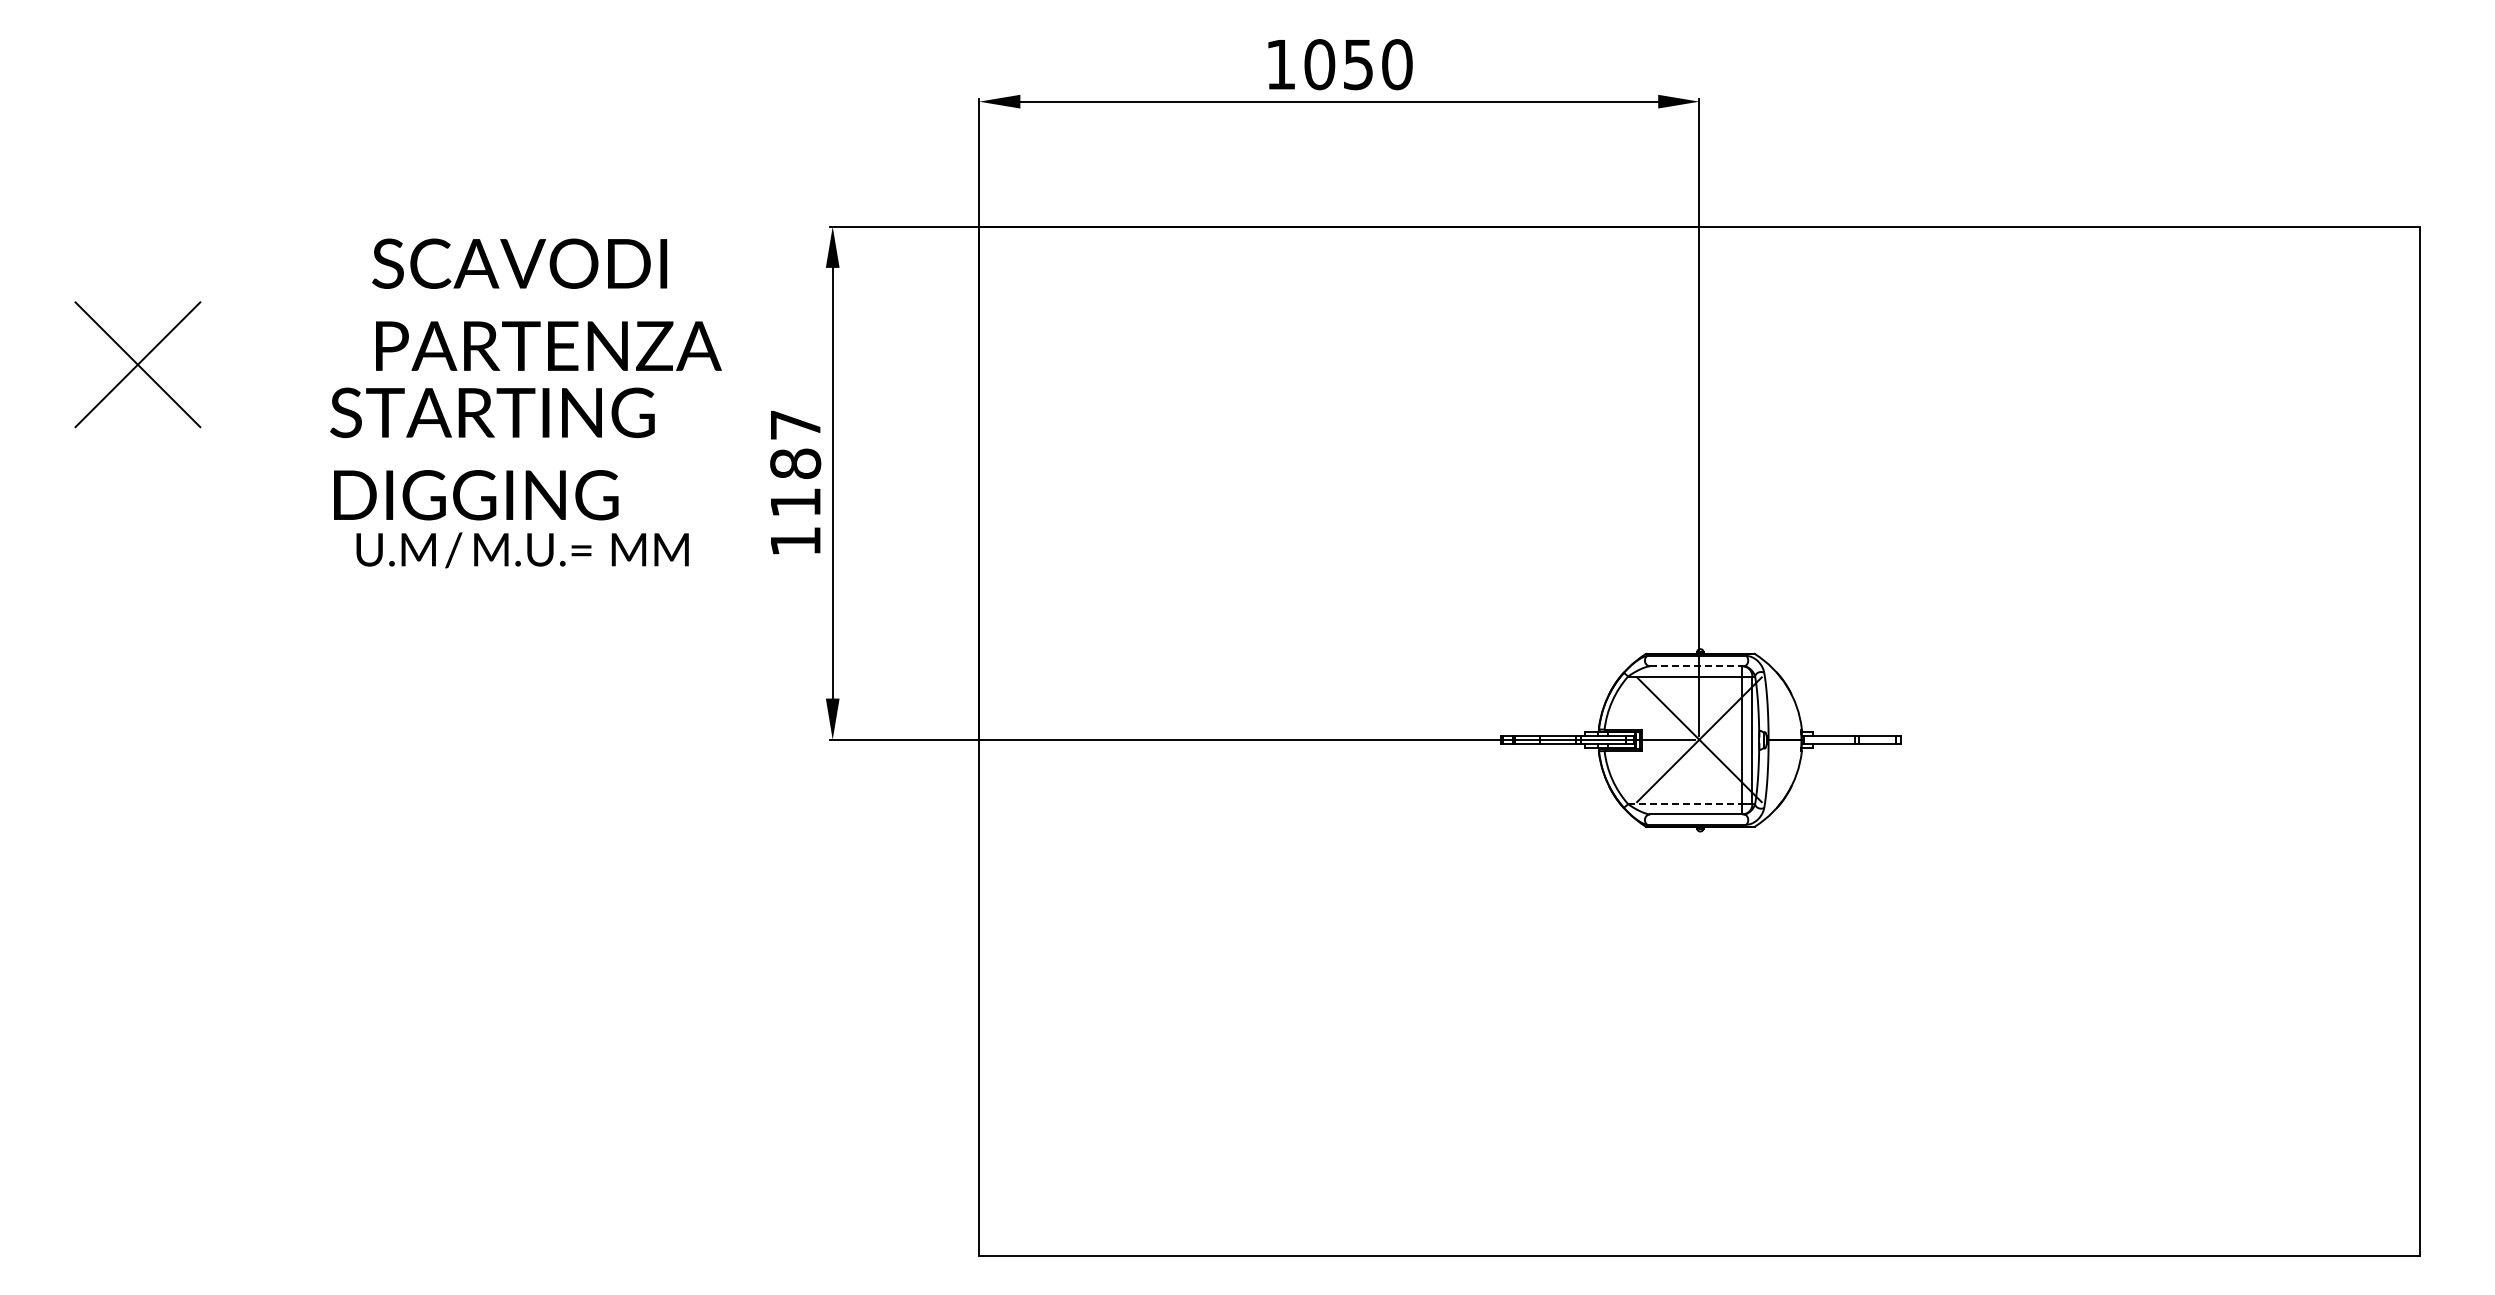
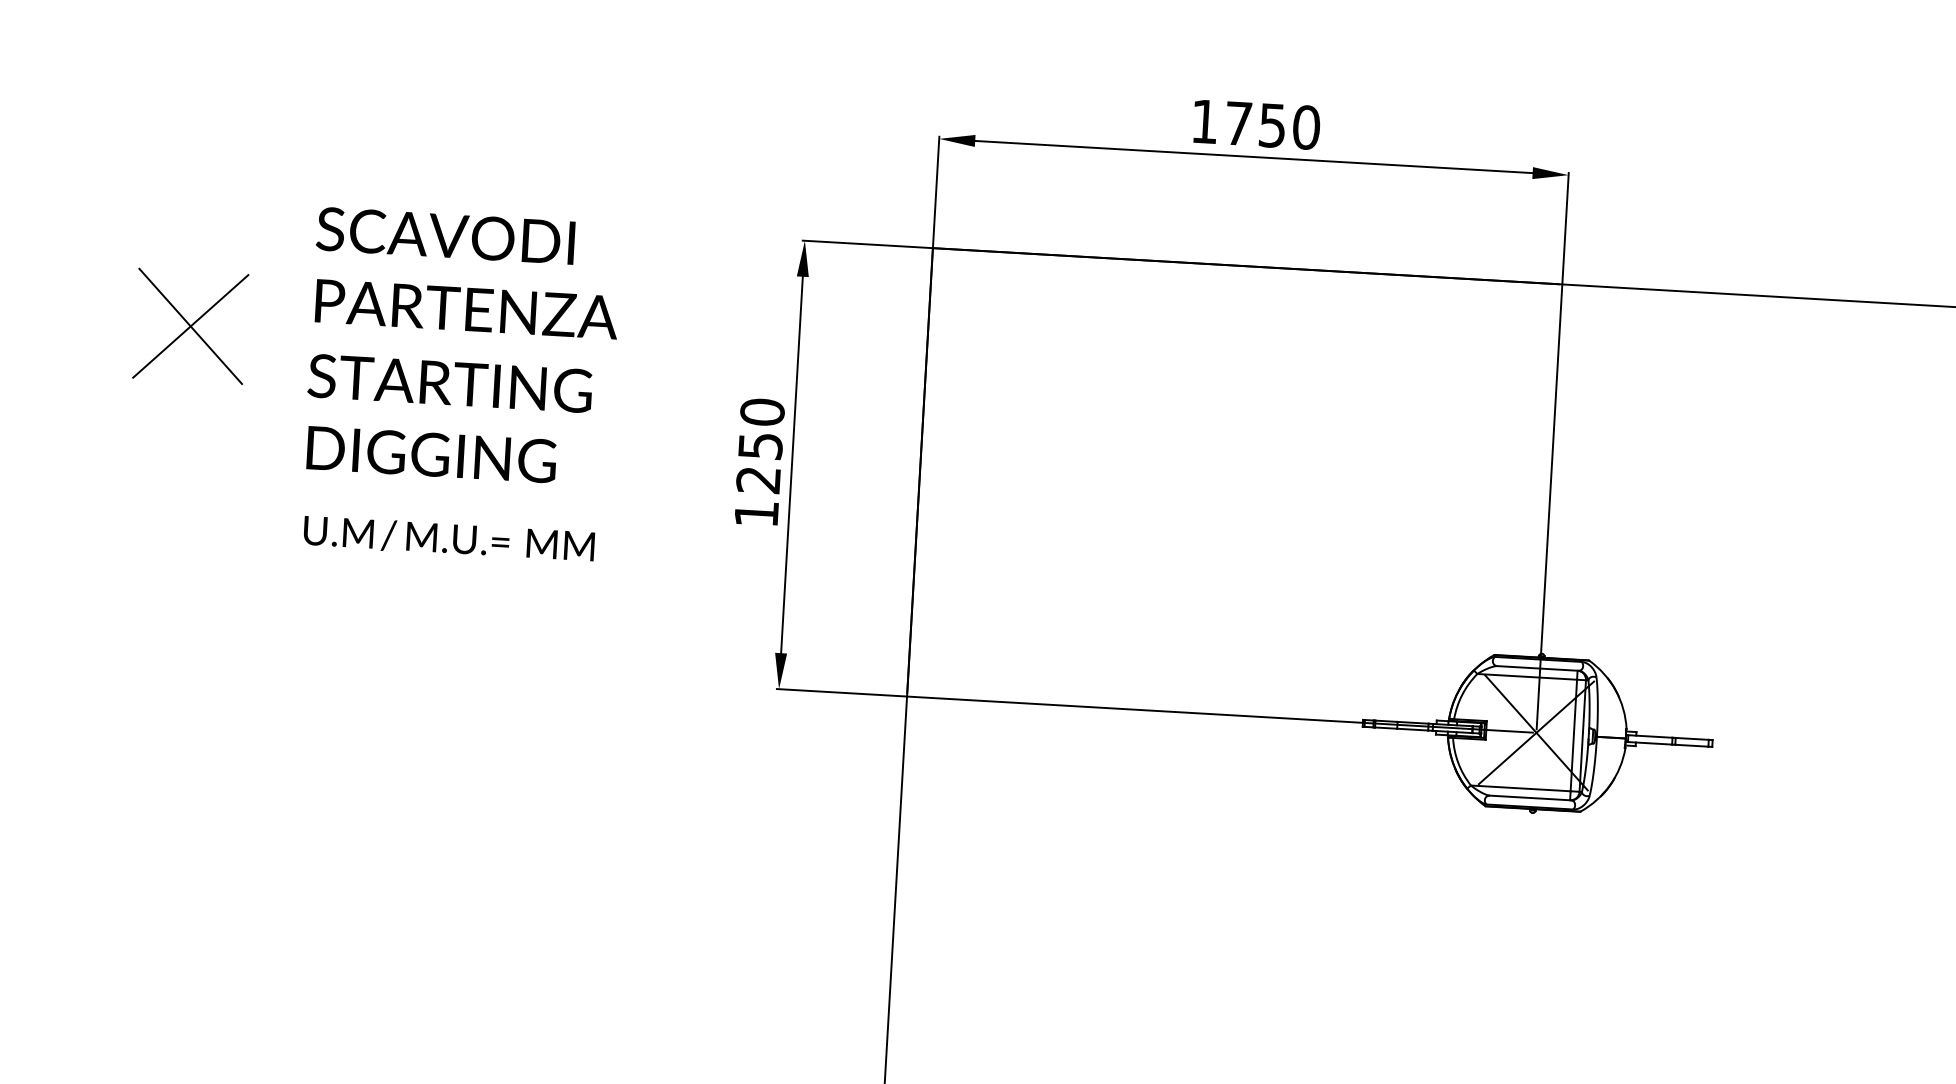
text: (1319, 64) -> (1238, 123), 1050 -> 1750
text: (546, 304) -> (467, 272), moved
text: (492, 453) -> (448, 419), moved
text: (795, 463) -> (760, 445), 1187 -> 1250
text: (522, 550) -> (449, 539), moved
line: (1696, 666) -> (1537, 668), dashed -> solid
line: (1685, 804) -> (1521, 788), dashed -> solid

